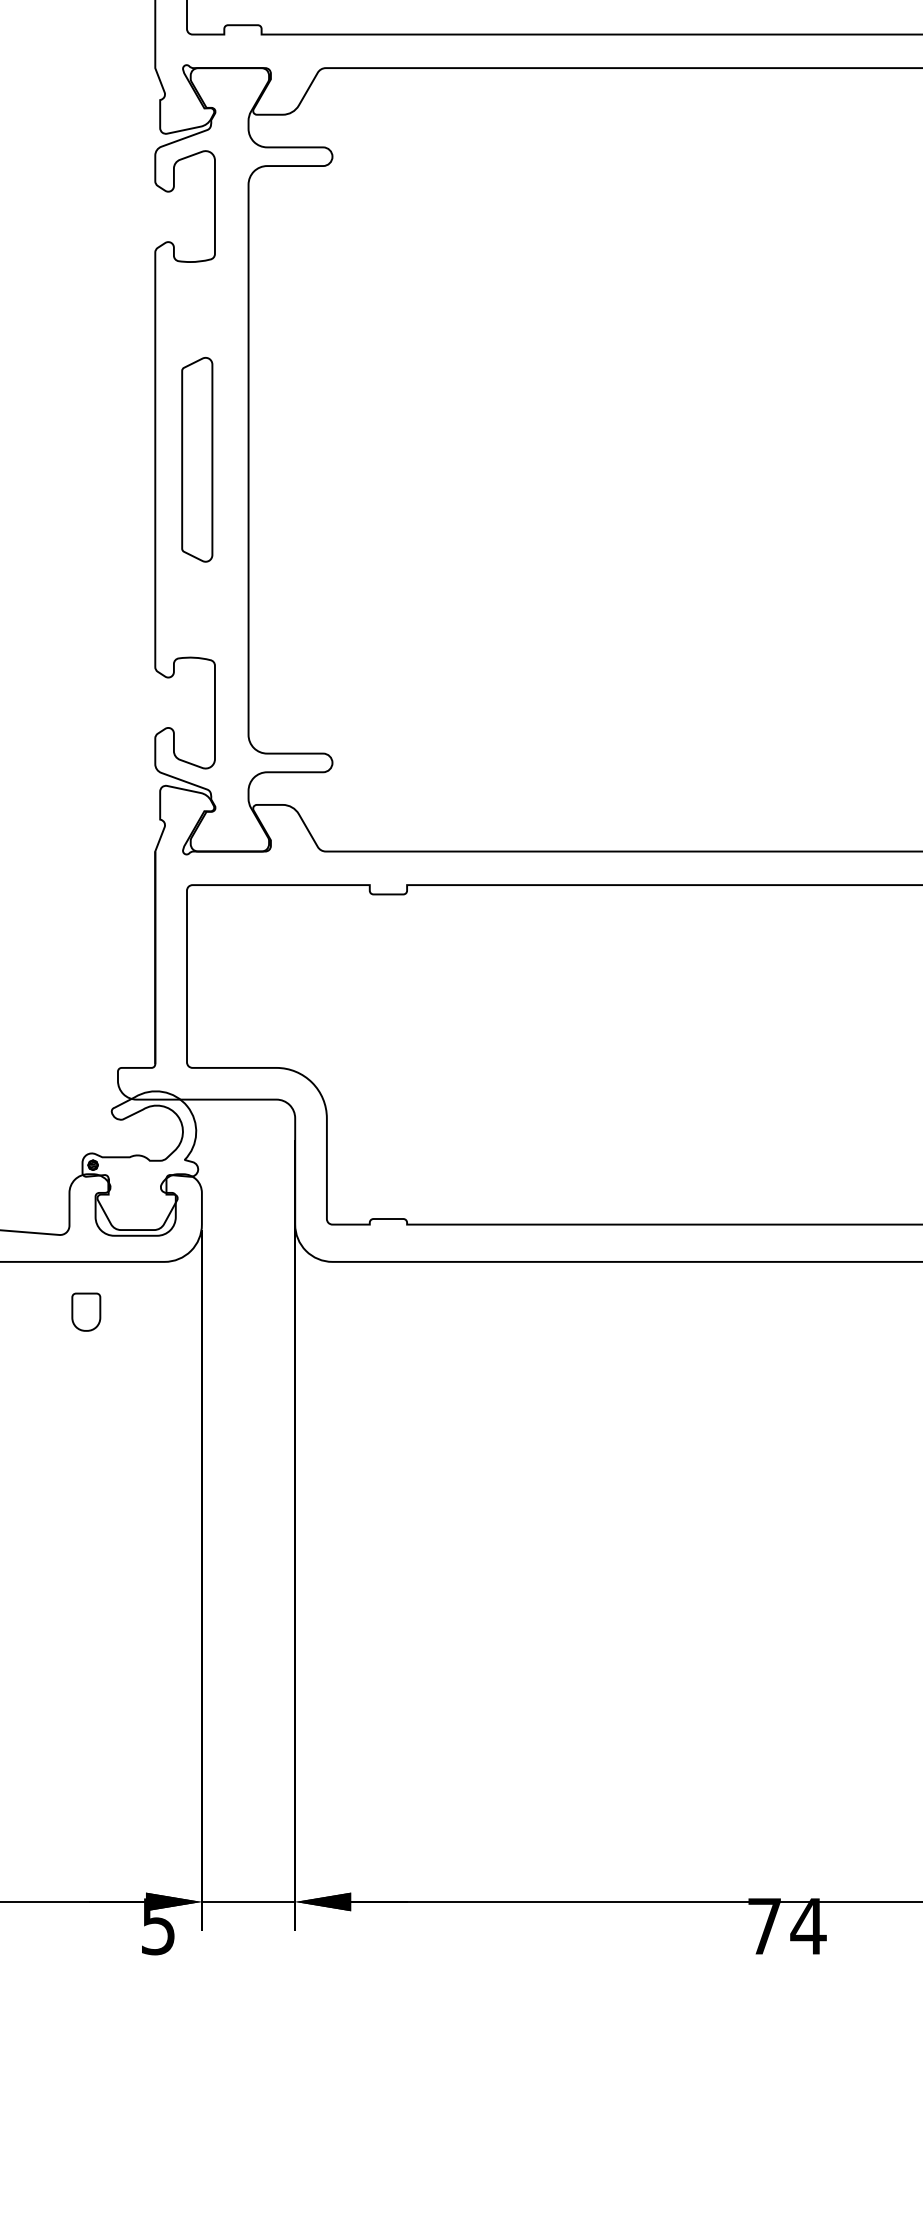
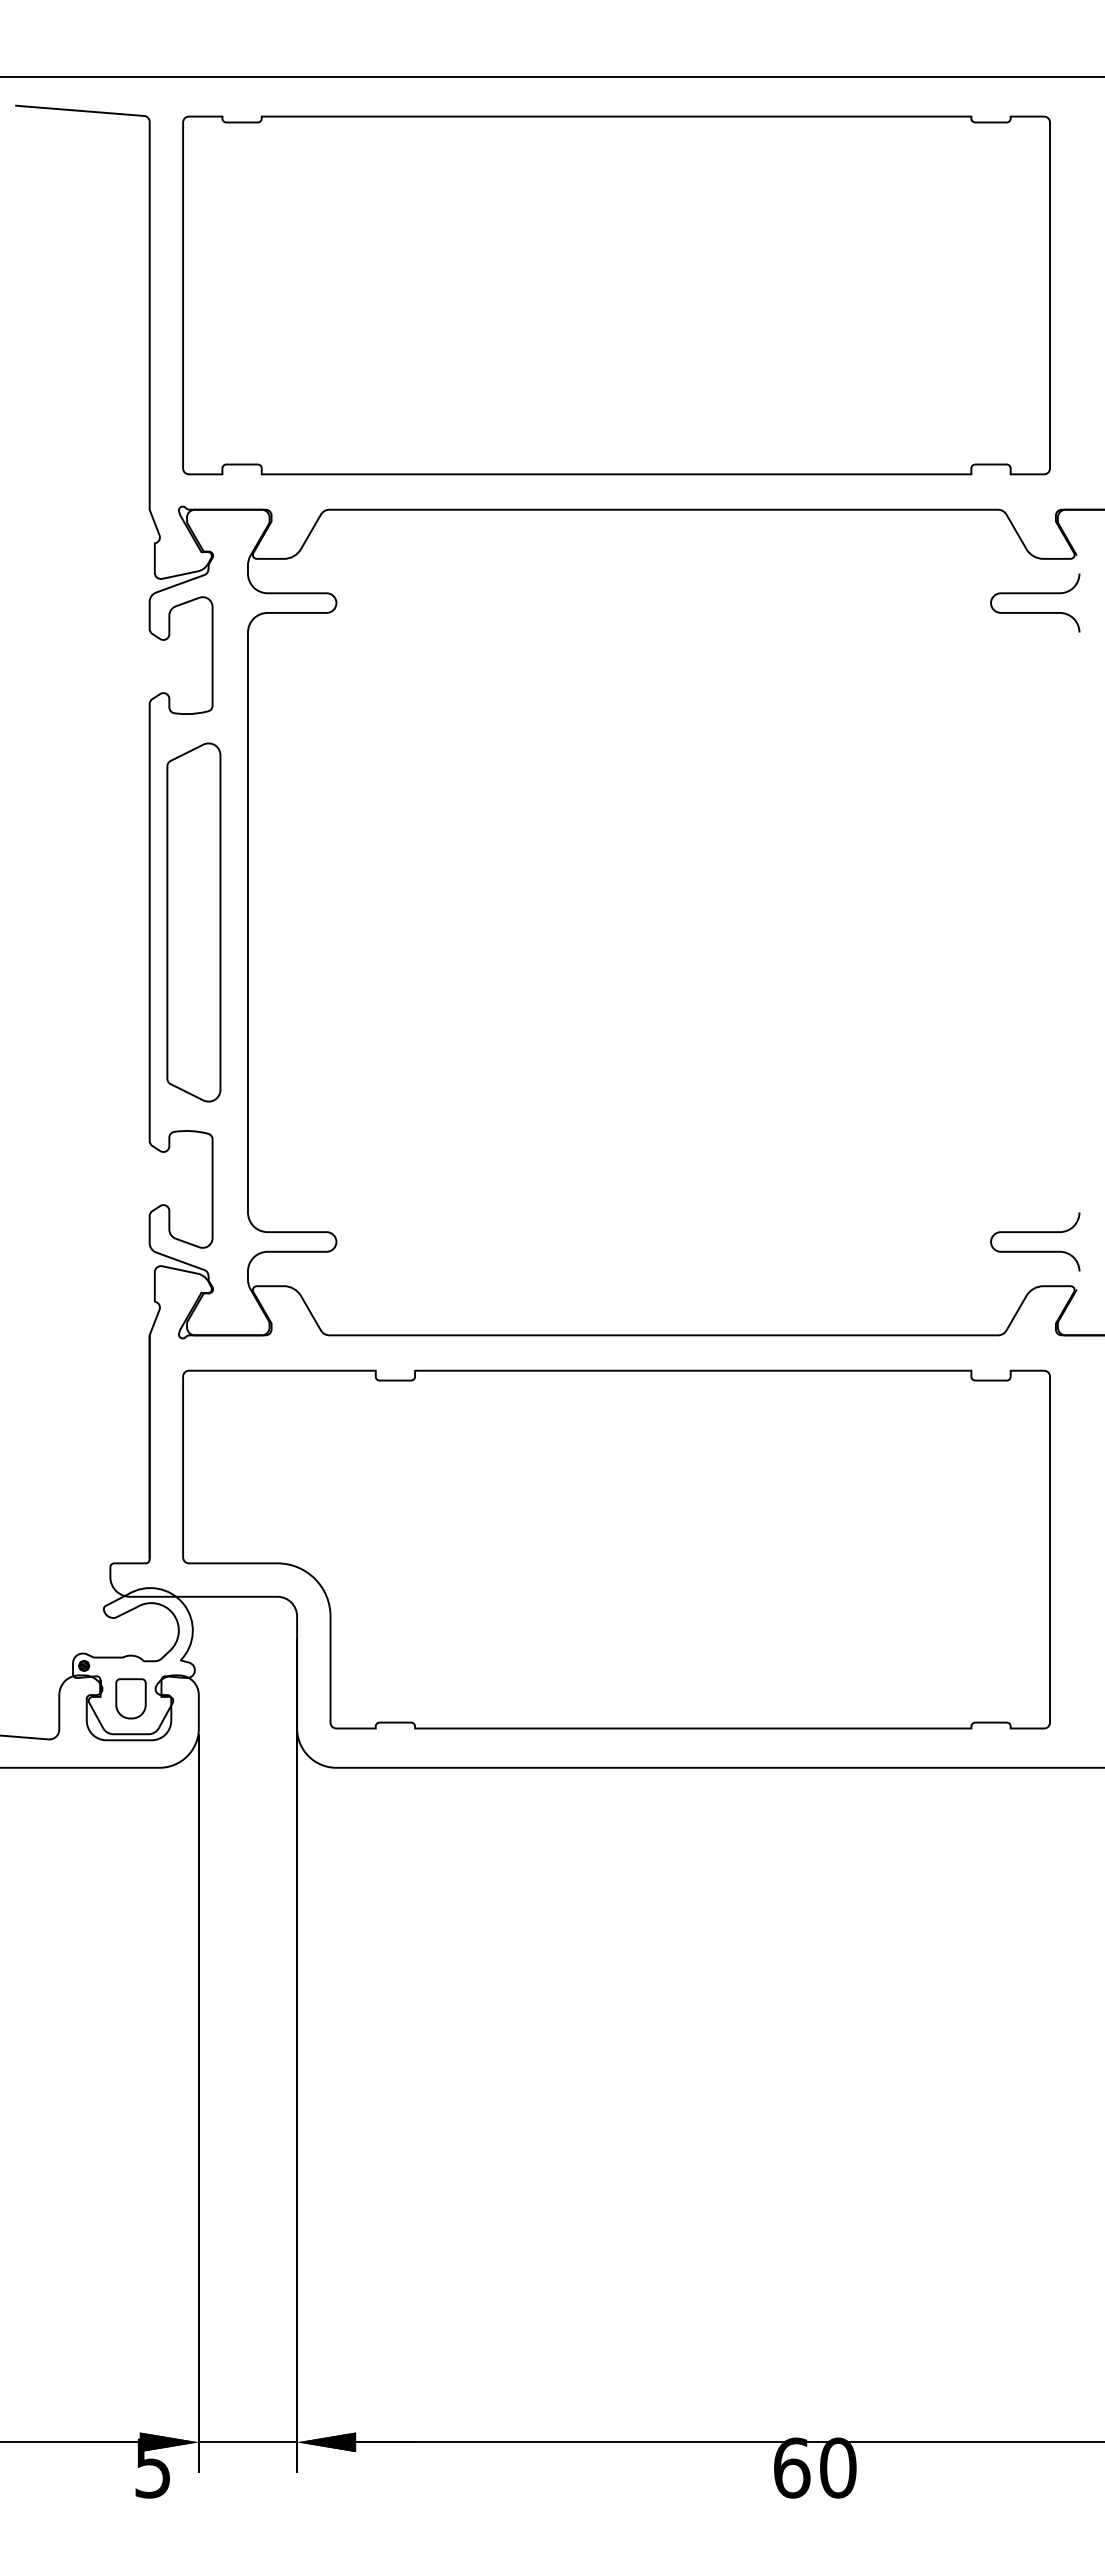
part: (196, 459) -> (193, 922), size x1.67
part: (85, 1311) -> (130, 1698), moved
text: (787, 1925) -> (815, 2467), 74 -> 60

